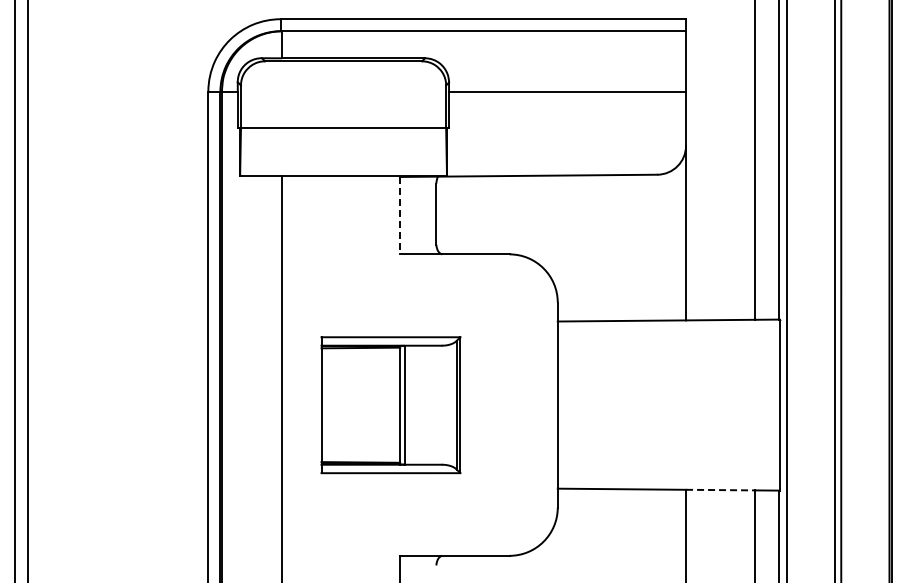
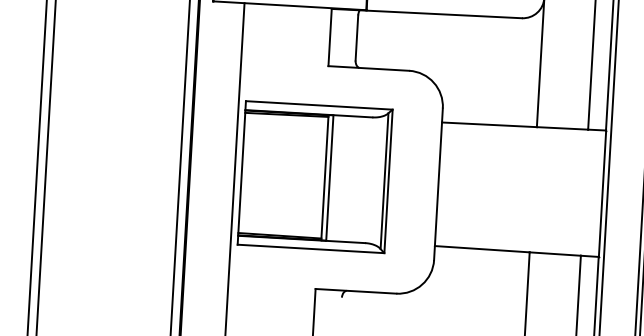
line: (400, 215) -> (330, 37), dashed -> solid
part: (390, 405) -> (314, 177), size x1.43
line: (720, 490) -> (555, 254), dashed -> solid

